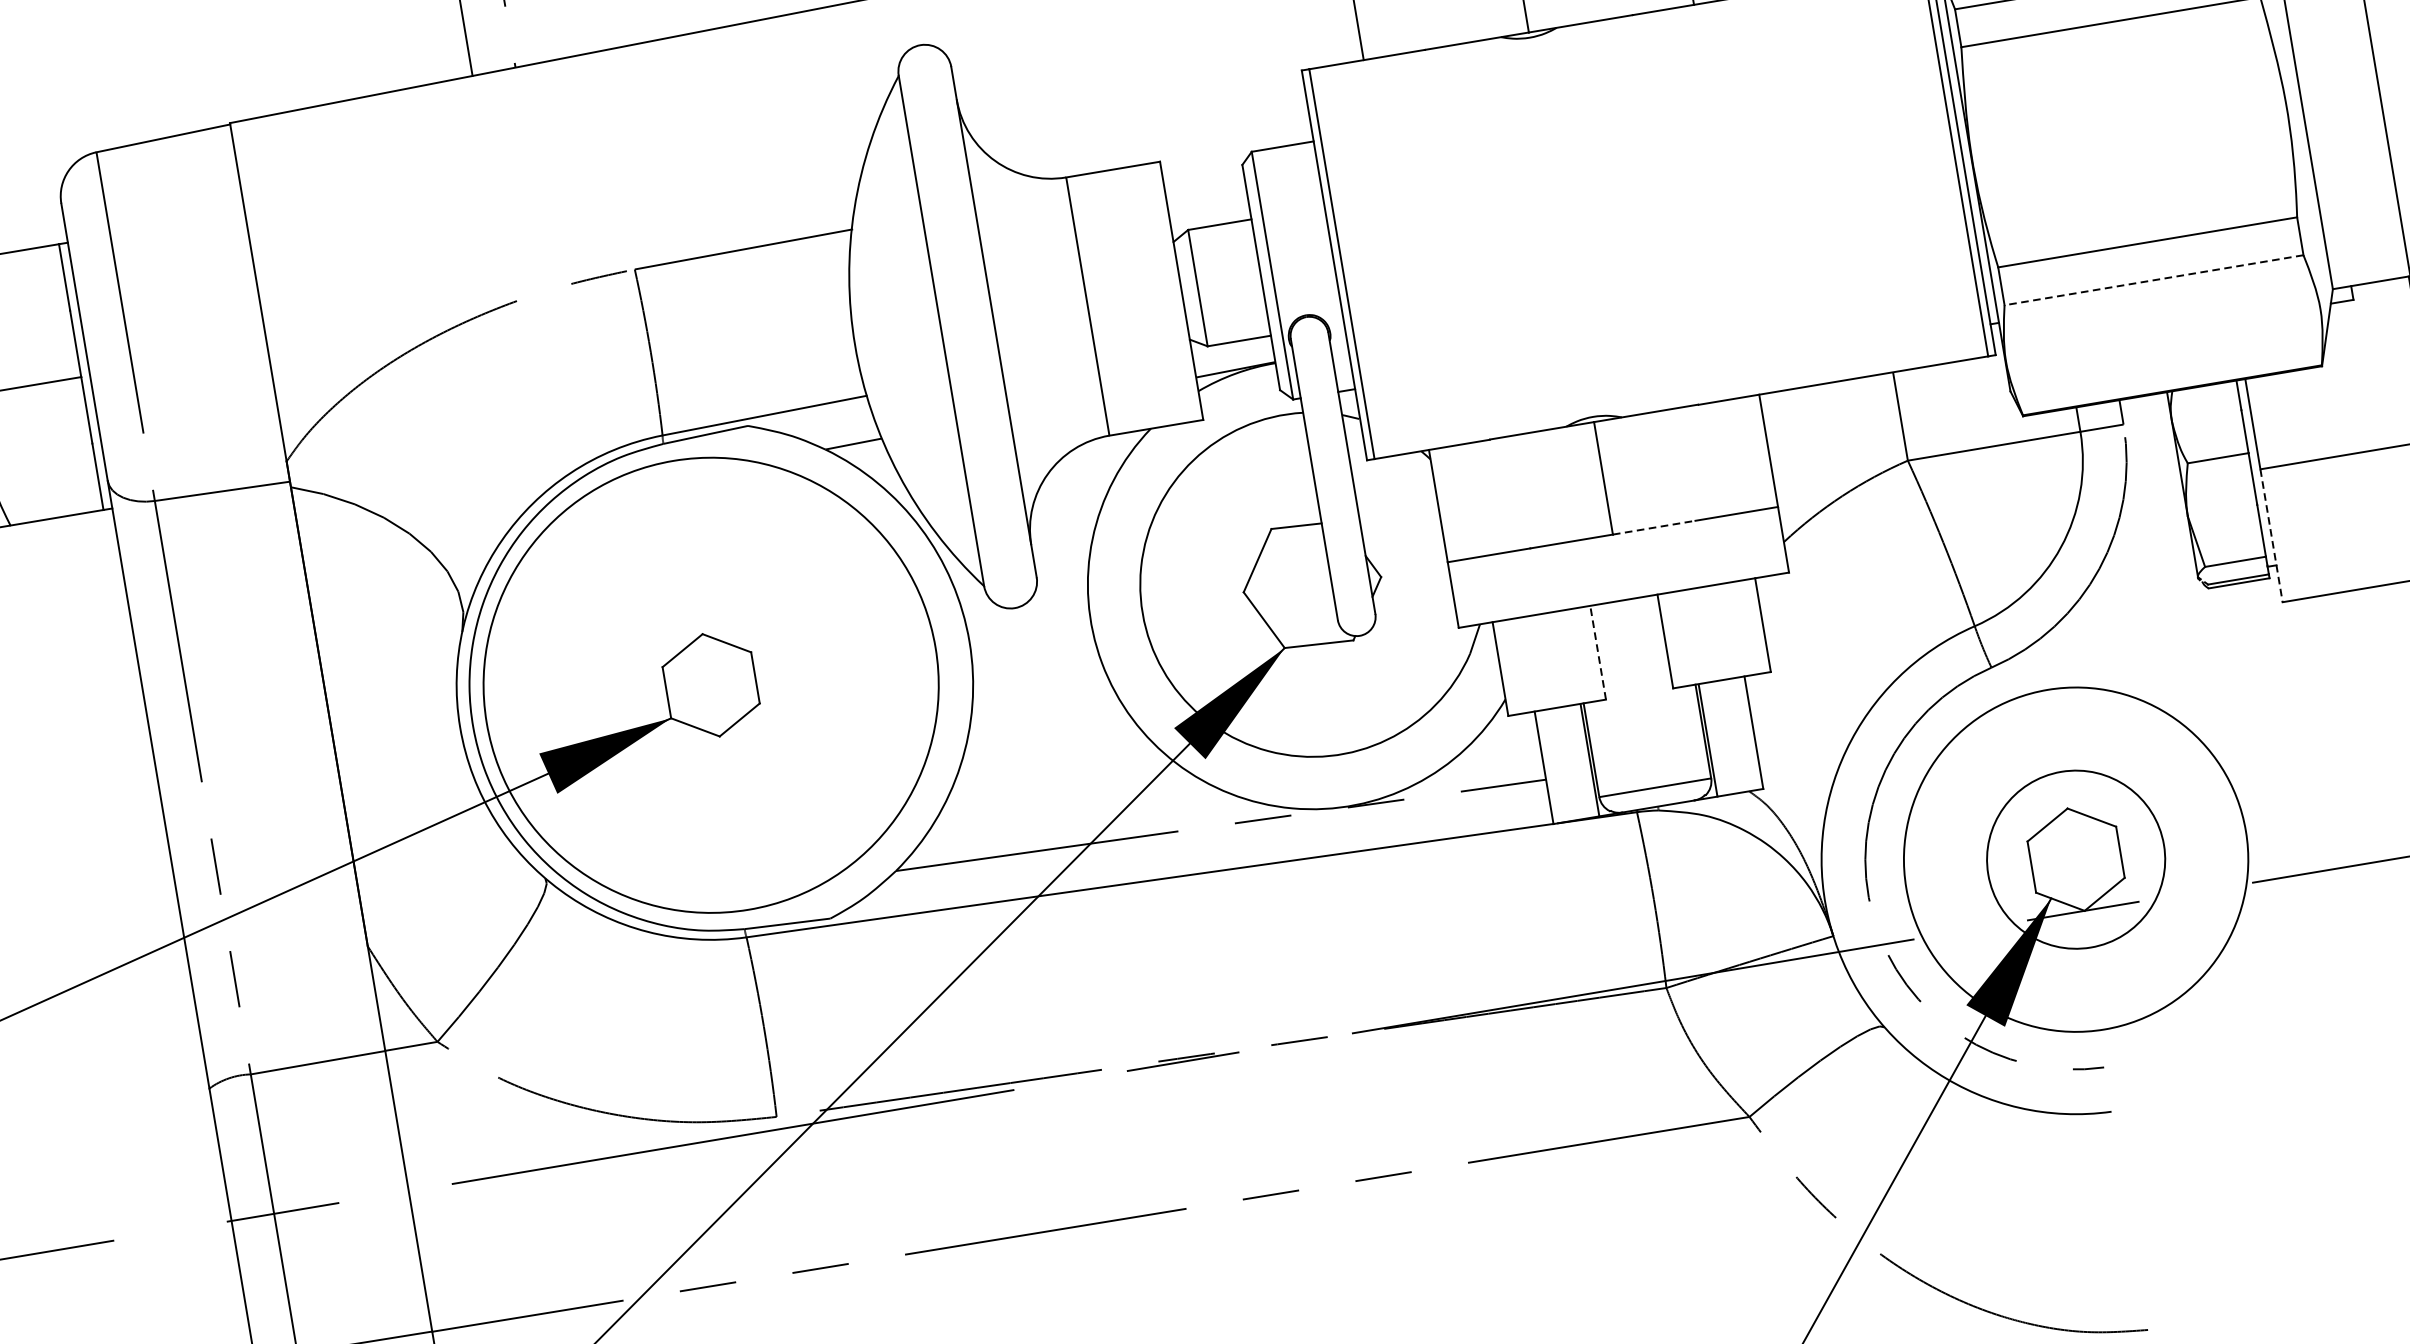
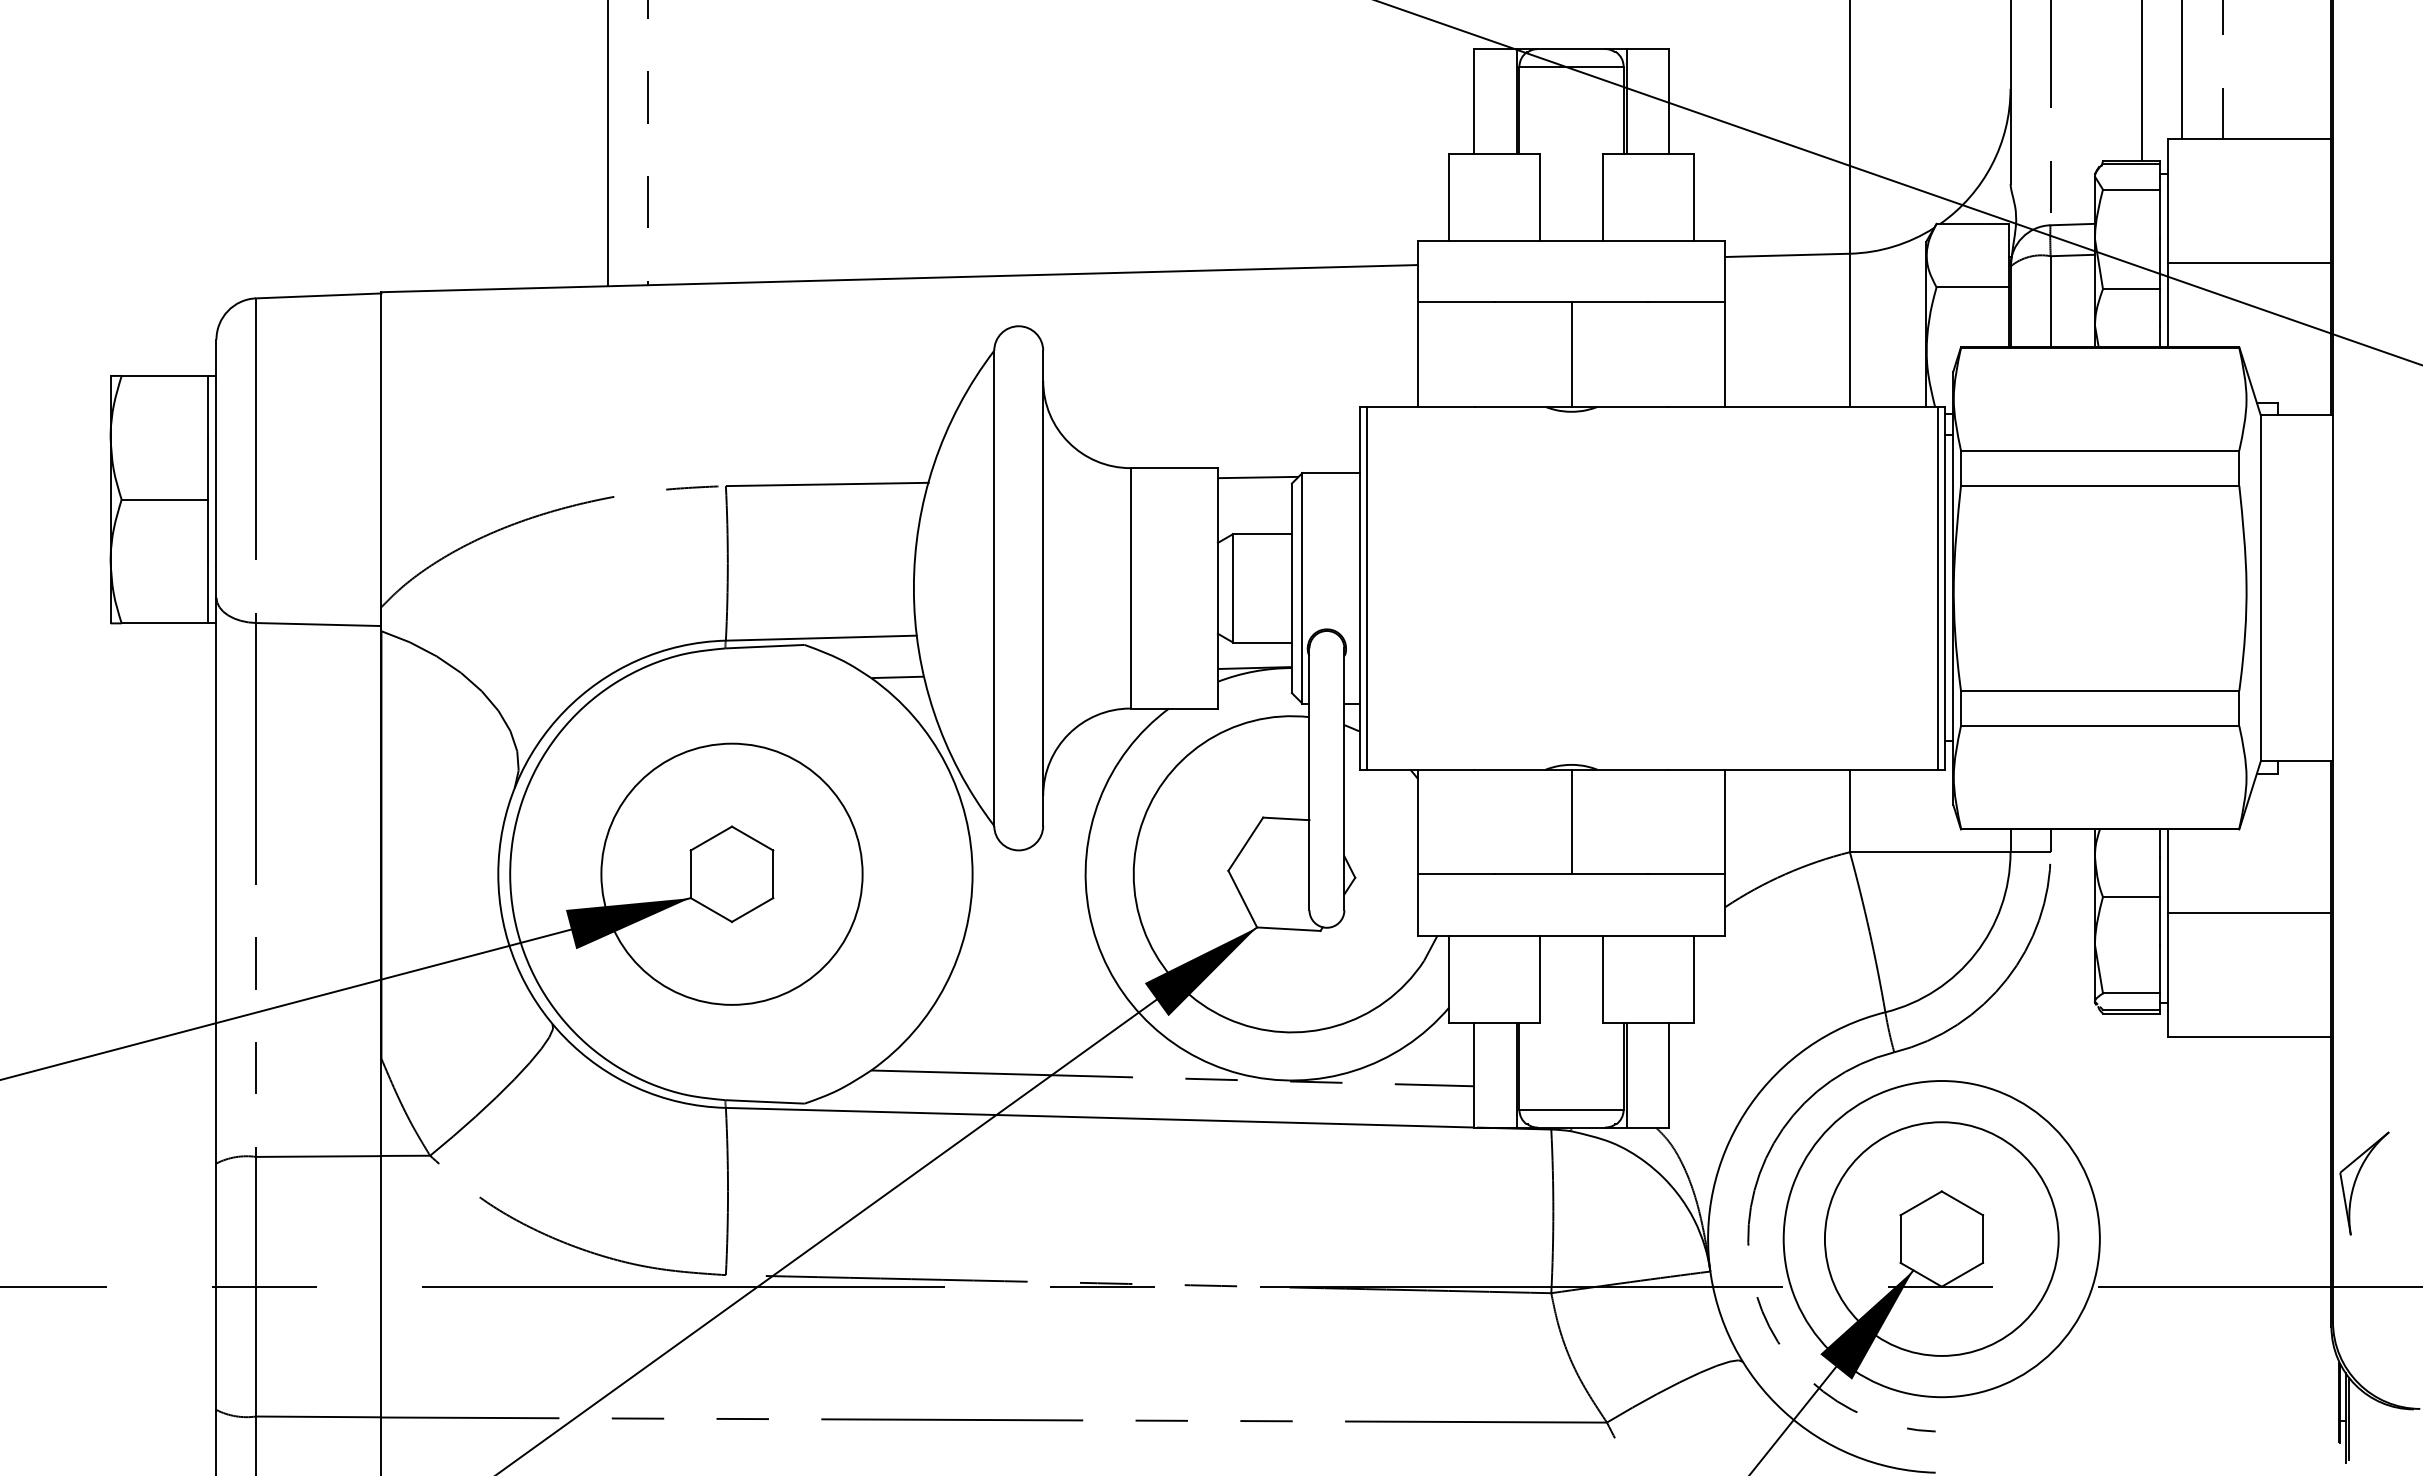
line: (1204, 164) -> (1257, 477), added
line: (2153, 280) -> (2099, 726), dashed -> solid
line: (1654, 527) -> (1610, 874), dashed -> solid
line: (2271, 536) -> (2167, 975), dashed -> solid
line: (1598, 653) -> (1540, 979), dashed -> solid
circle: (710, 684) -> (731, 873), size x0.62
circle: (2075, 859) -> (1941, 1238), size x1.43

